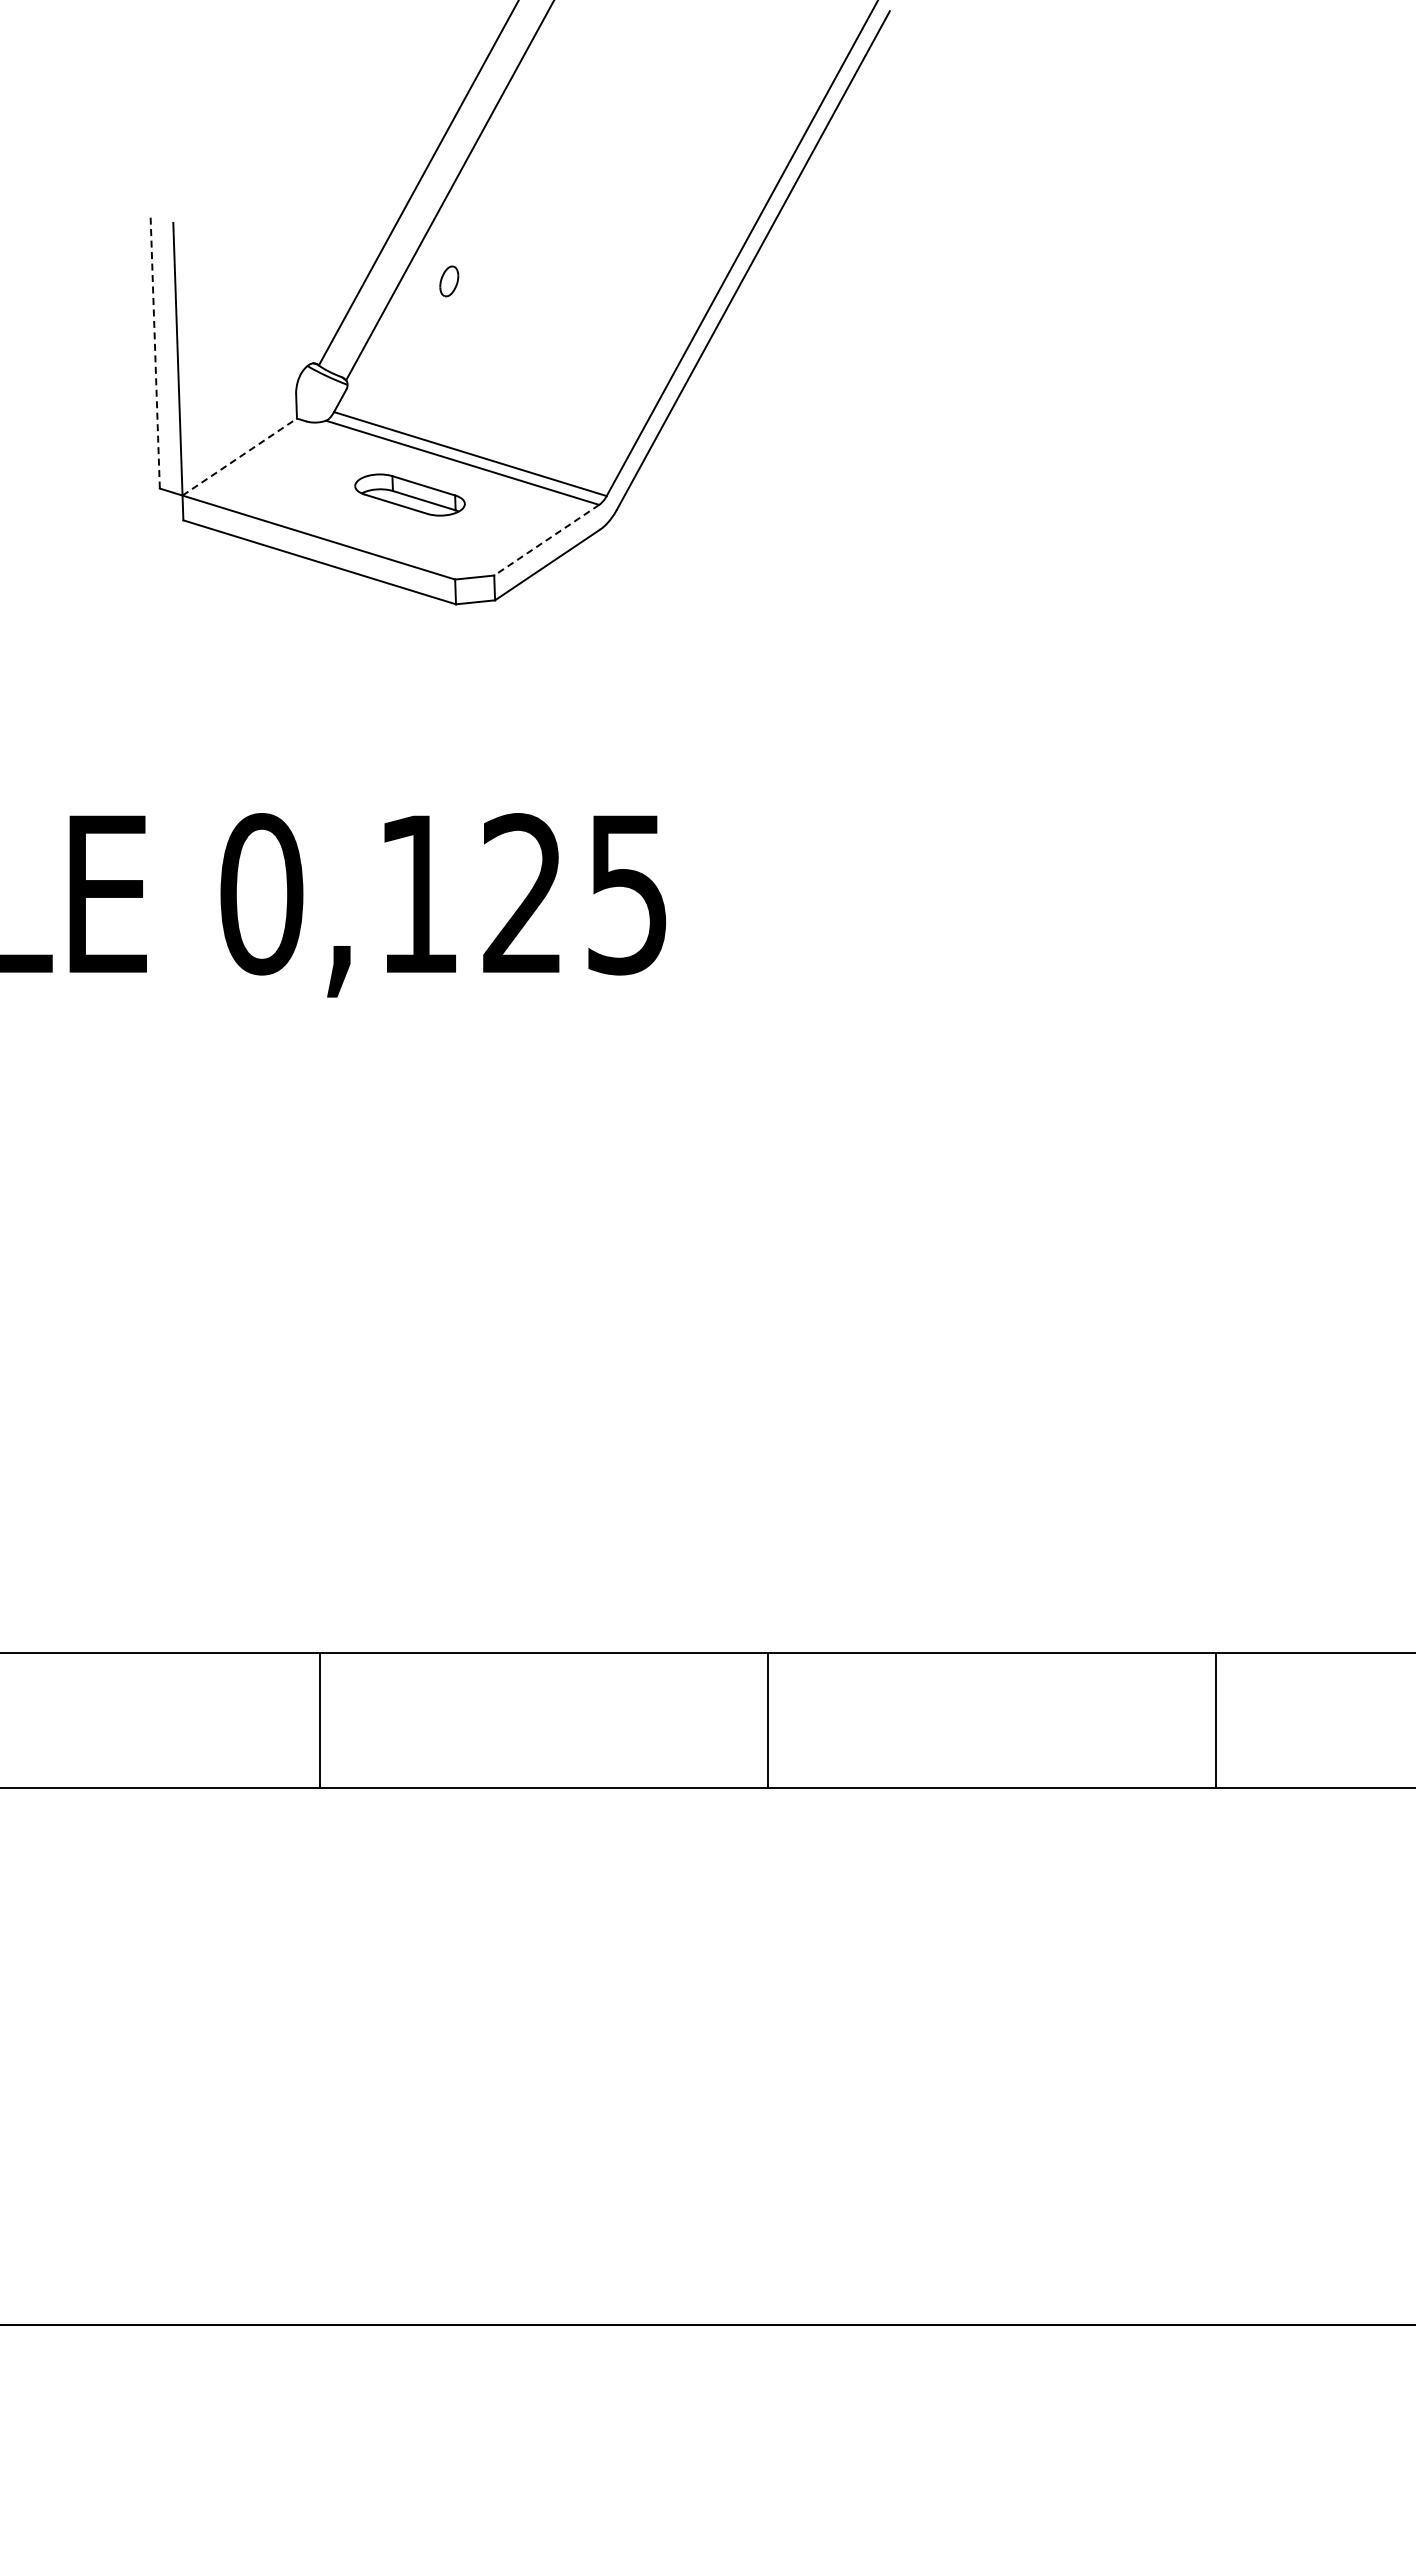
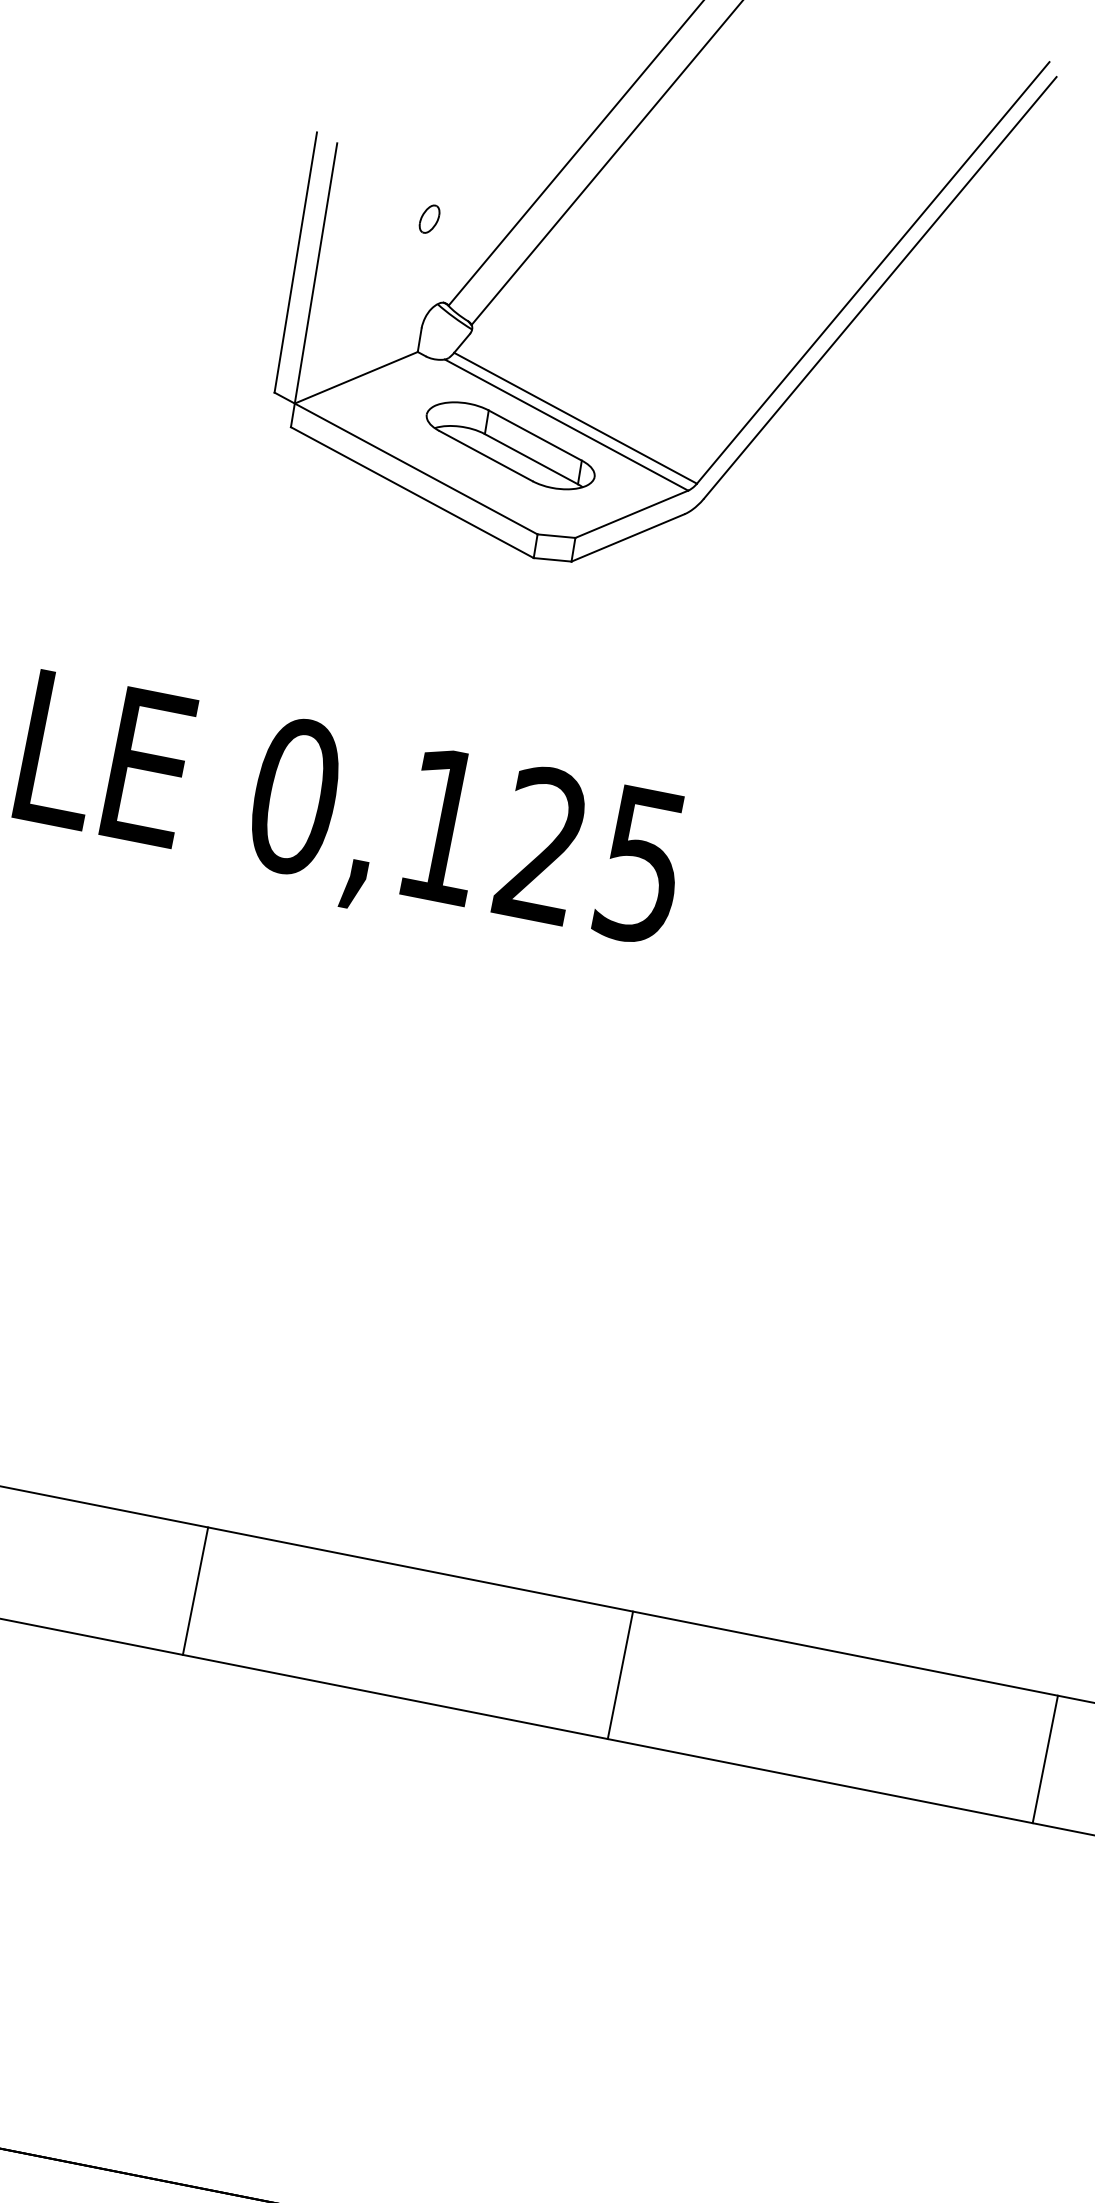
part: (449, 281) -> (429, 219), moved
line: (155, 351) -> (296, 261), dashed -> solid
line: (239, 457) -> (355, 378), dashed -> solid
part: (409, 494) -> (510, 445), size x1.67
line: (546, 540) -> (631, 514), dashed -> solid

